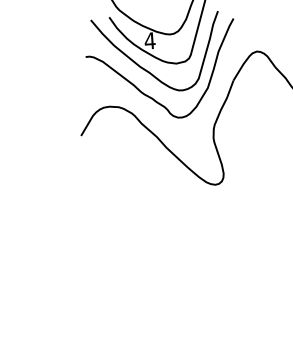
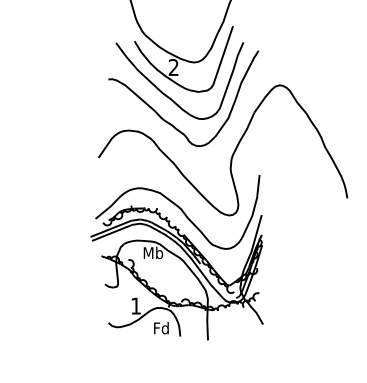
text: (149, 40) -> (173, 67), 4 -> 2
part: (165, 230) -> (176, 257), added

